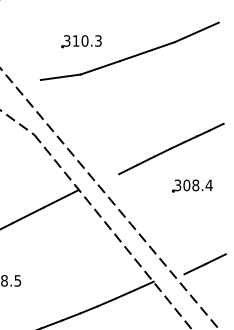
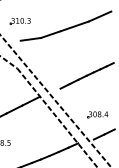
part: (79, 42) -> (19, 21), moved
part: (191, 185) -> (97, 114), moved

